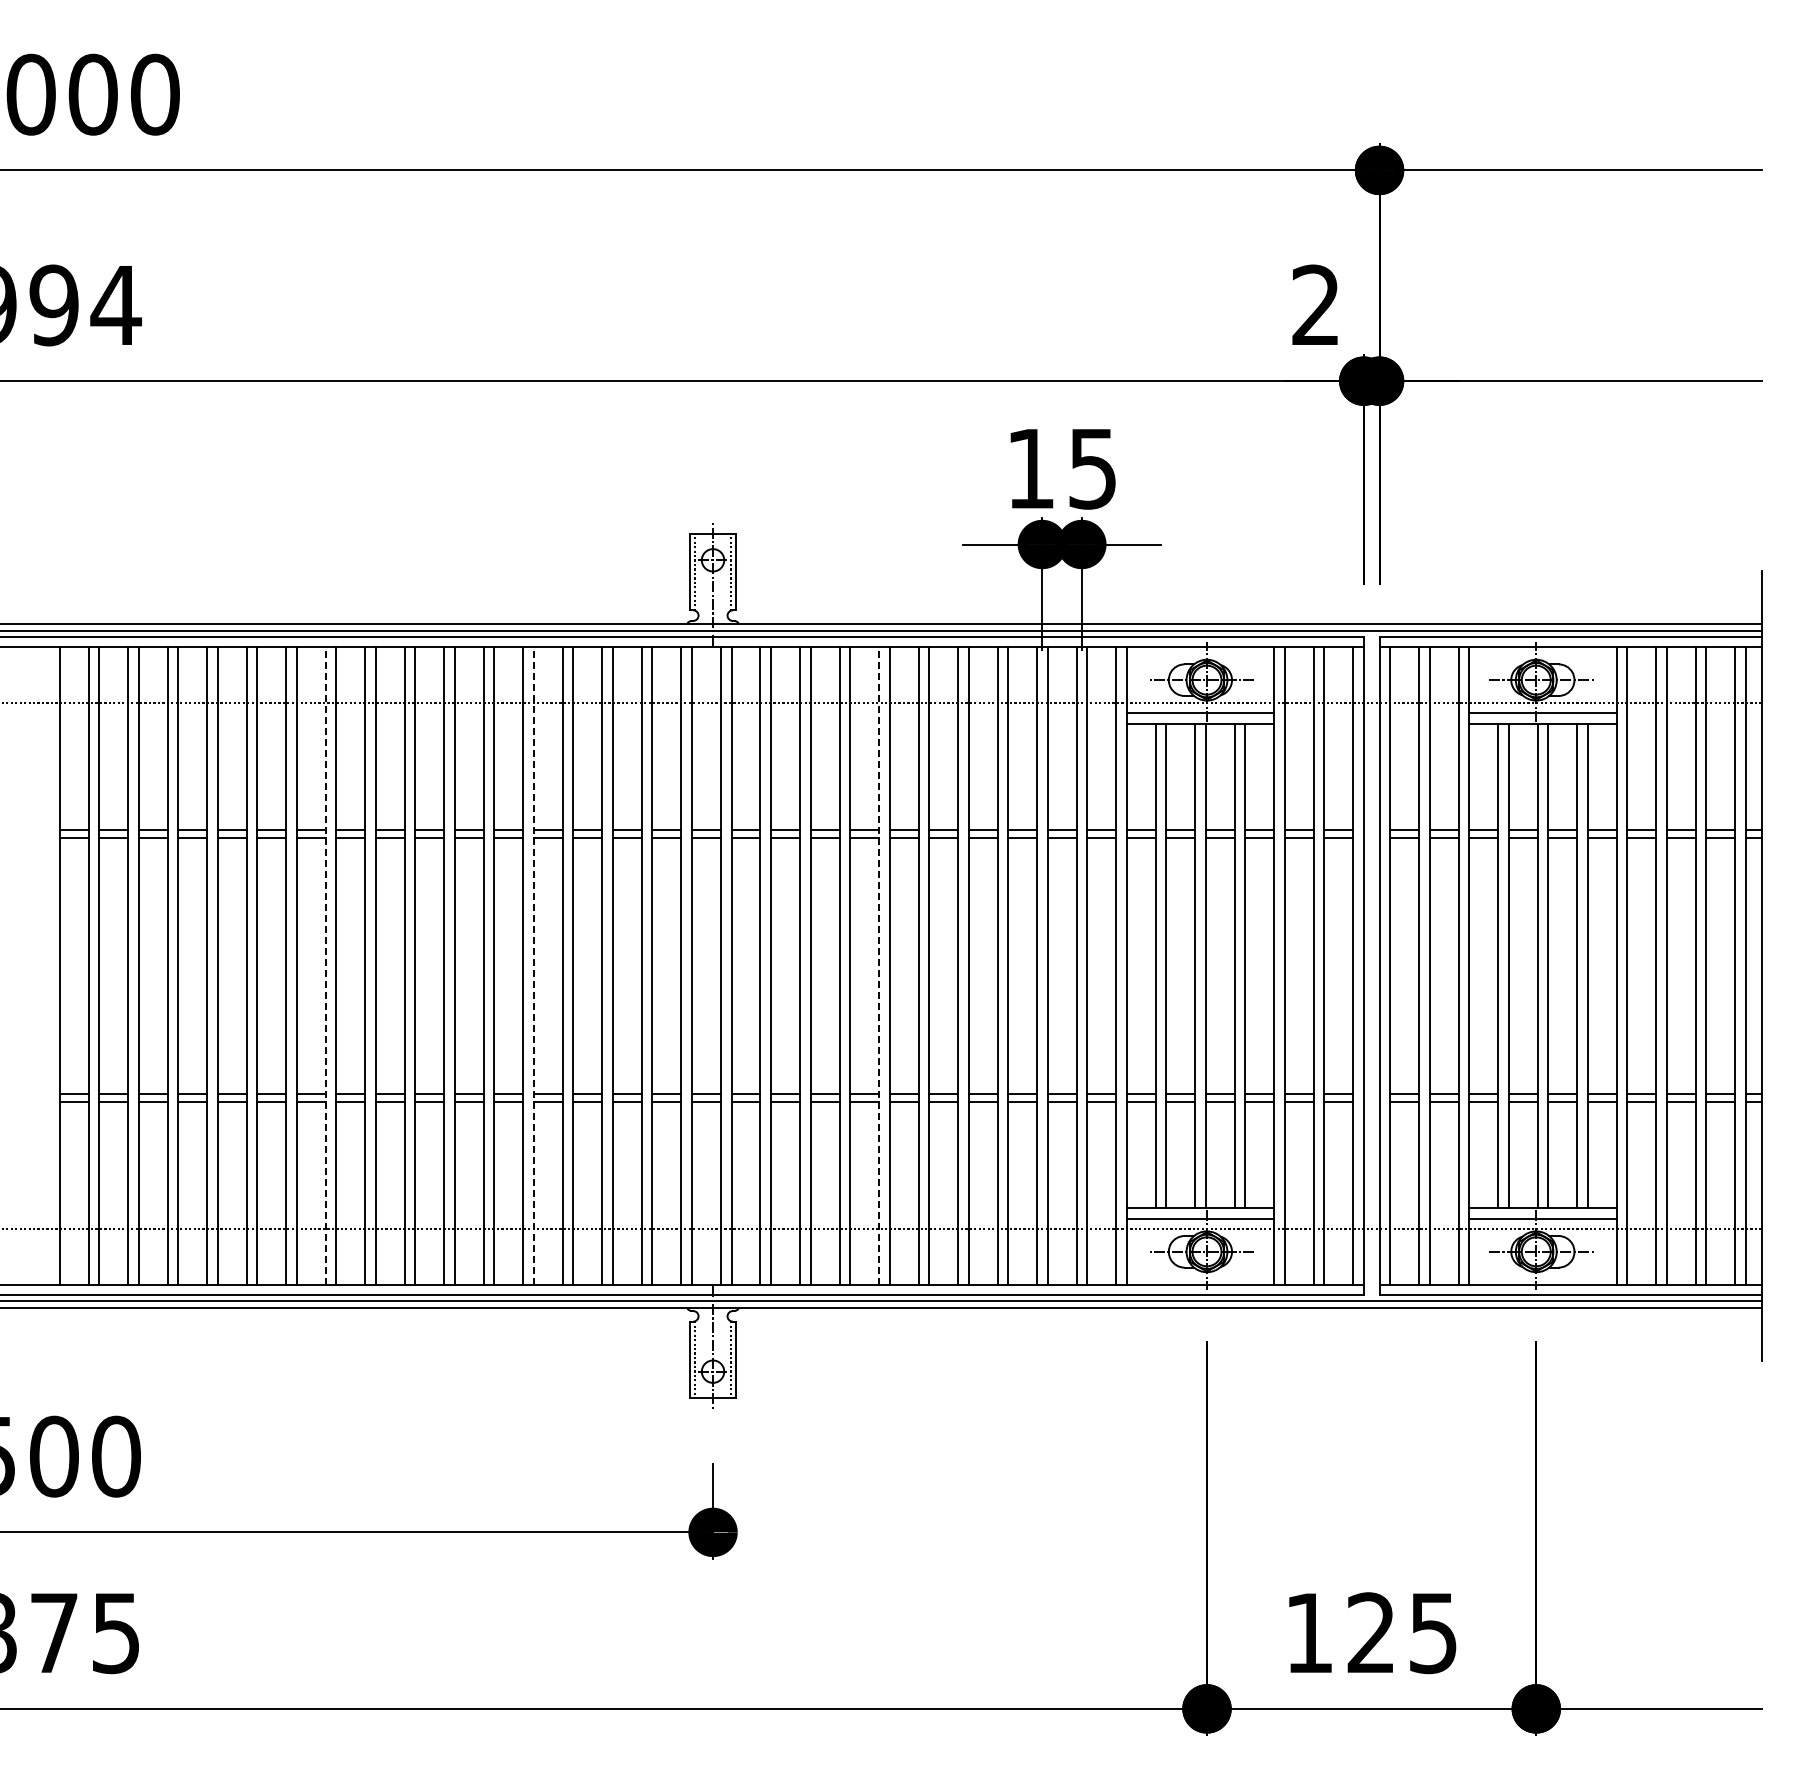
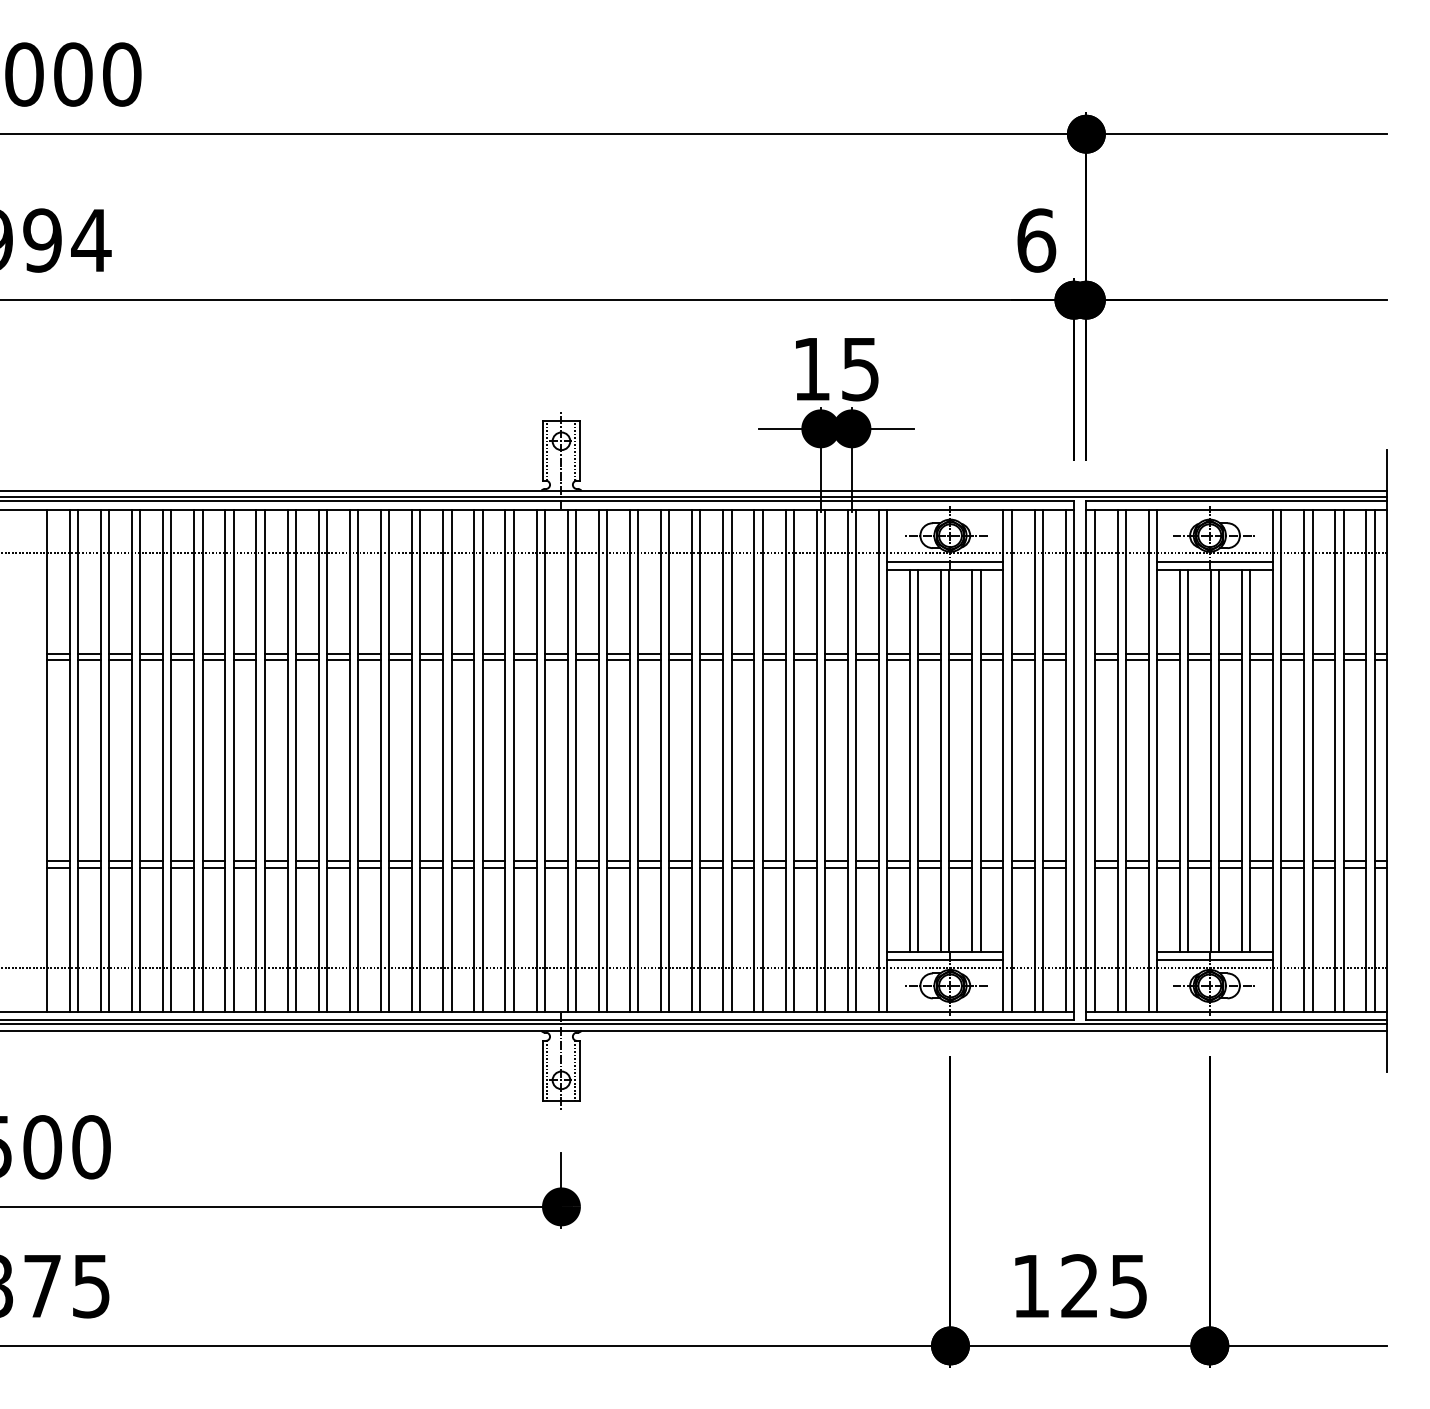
text: (1316, 305) -> (1036, 240), 2 -> 6
line: (325, 966) -> (256, 761), dashed -> solid
line: (533, 966) -> (420, 761), dashed -> solid
line: (879, 966) -> (692, 761), dashed -> solid

